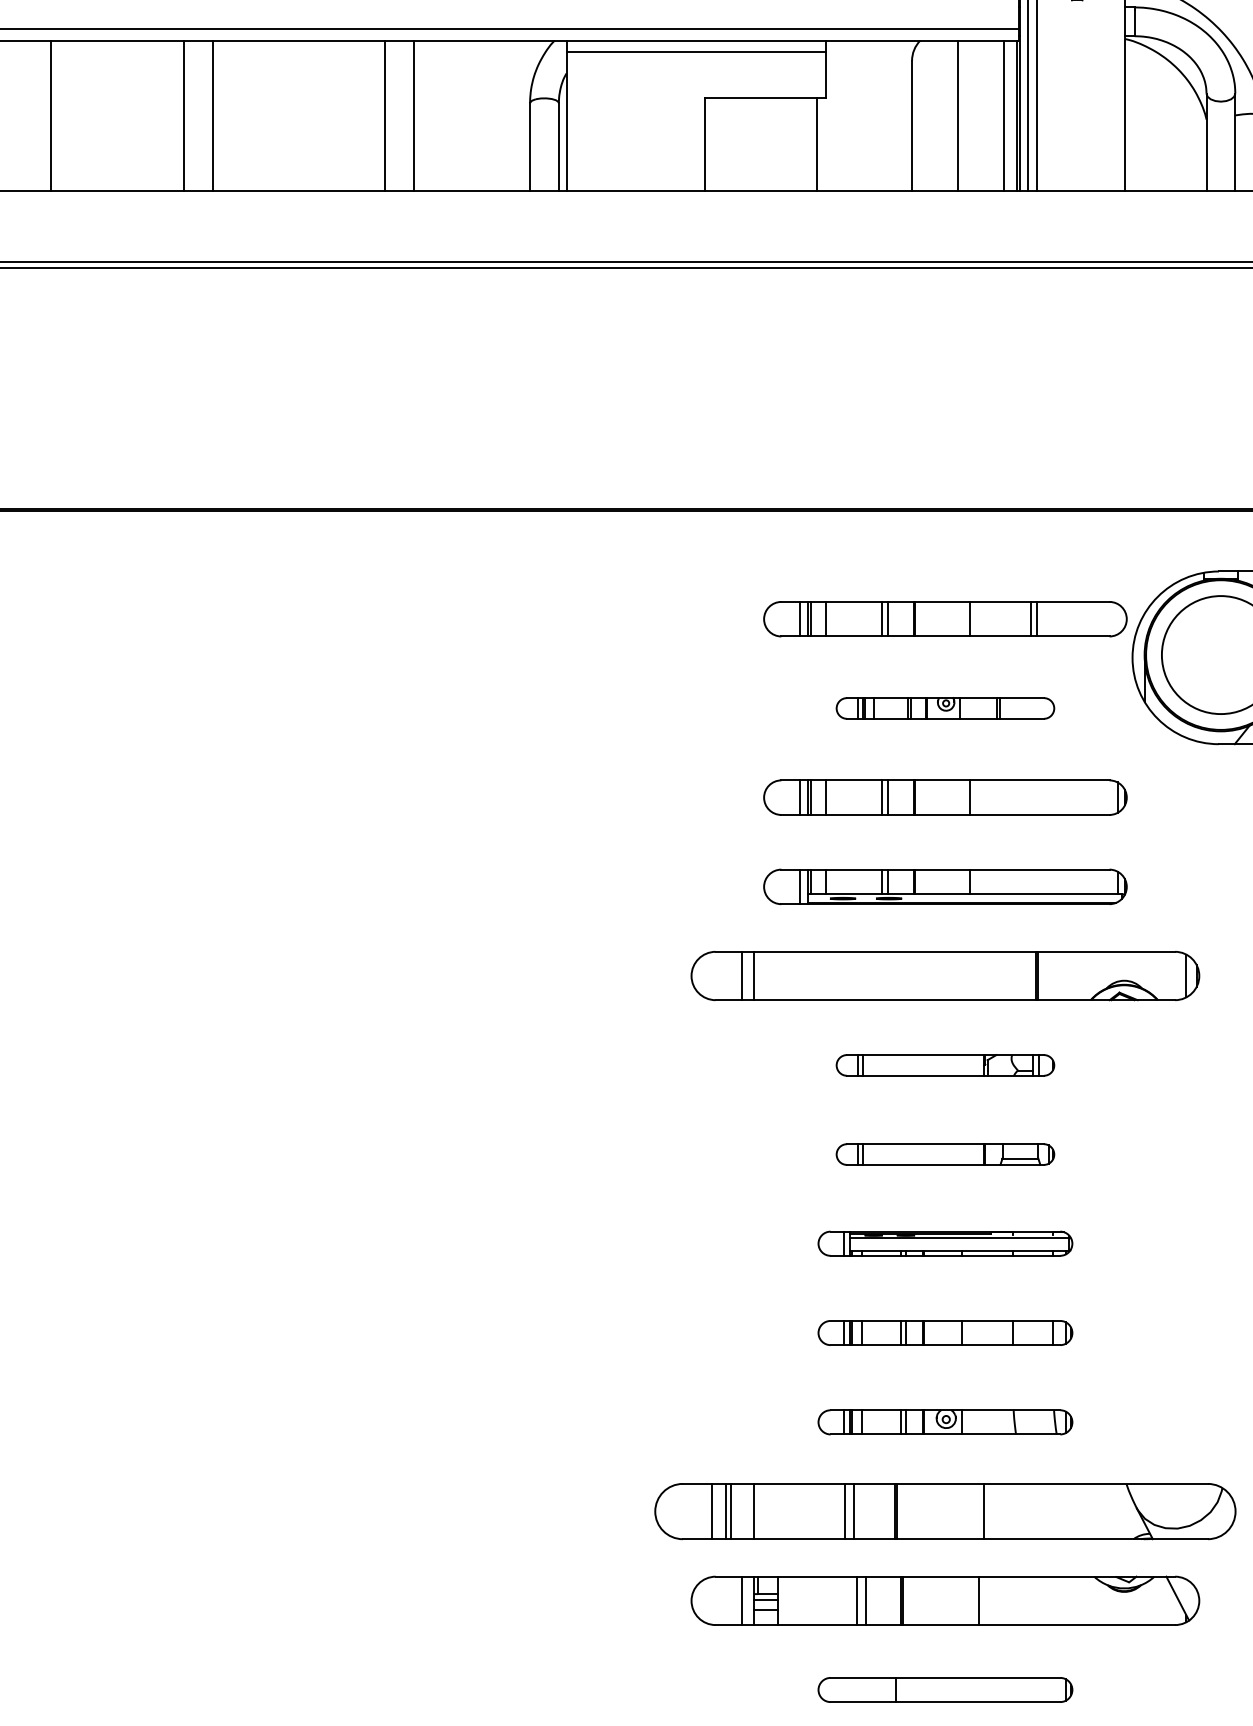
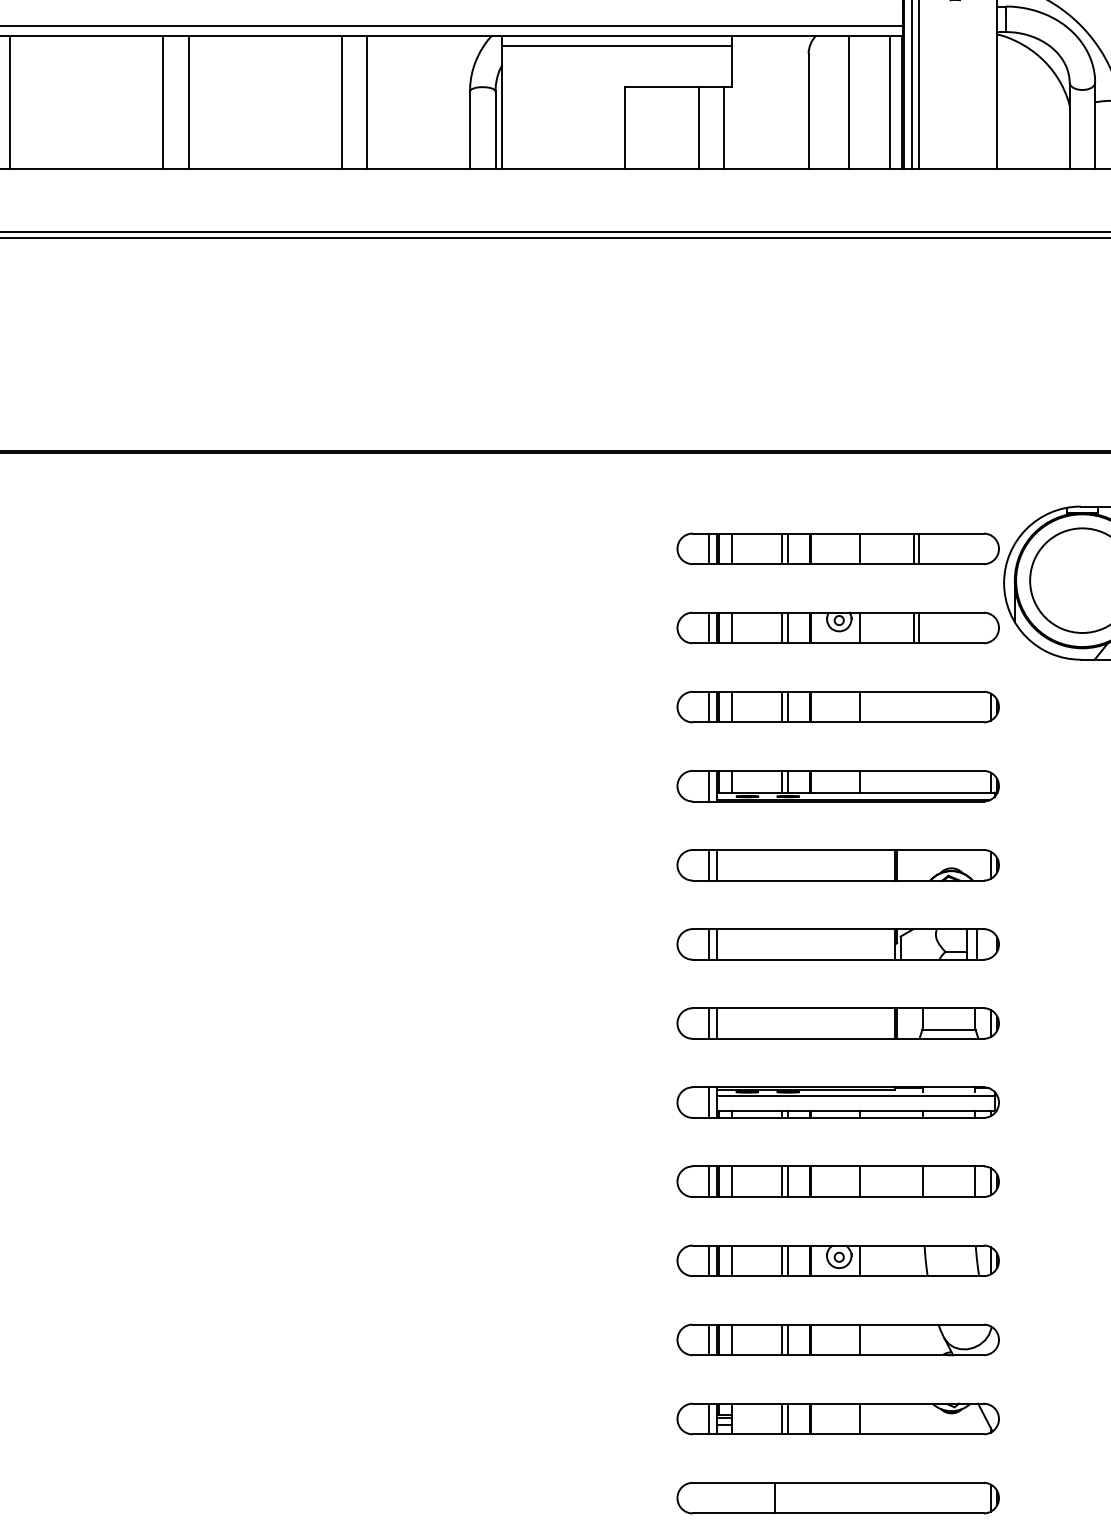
line: (51, 115) -> (10, 102), moved
line: (788, 144) -> (699, 128), added
part: (945, 708) -> (838, 628), size x1.67
part: (945, 976) -> (838, 865), size x0.71
part: (945, 1065) -> (838, 944), size x1.67
part: (945, 1154) -> (838, 1023), size x1.67
part: (945, 1243) -> (838, 1102), size x1.43
part: (945, 1332) -> (838, 1181), size x1.43
part: (945, 1422) -> (838, 1260), size x1.43
part: (945, 1511) -> (838, 1339), size x0.62
part: (945, 1600) -> (838, 1418), size x0.71
part: (945, 1689) -> (838, 1497), size x1.43

